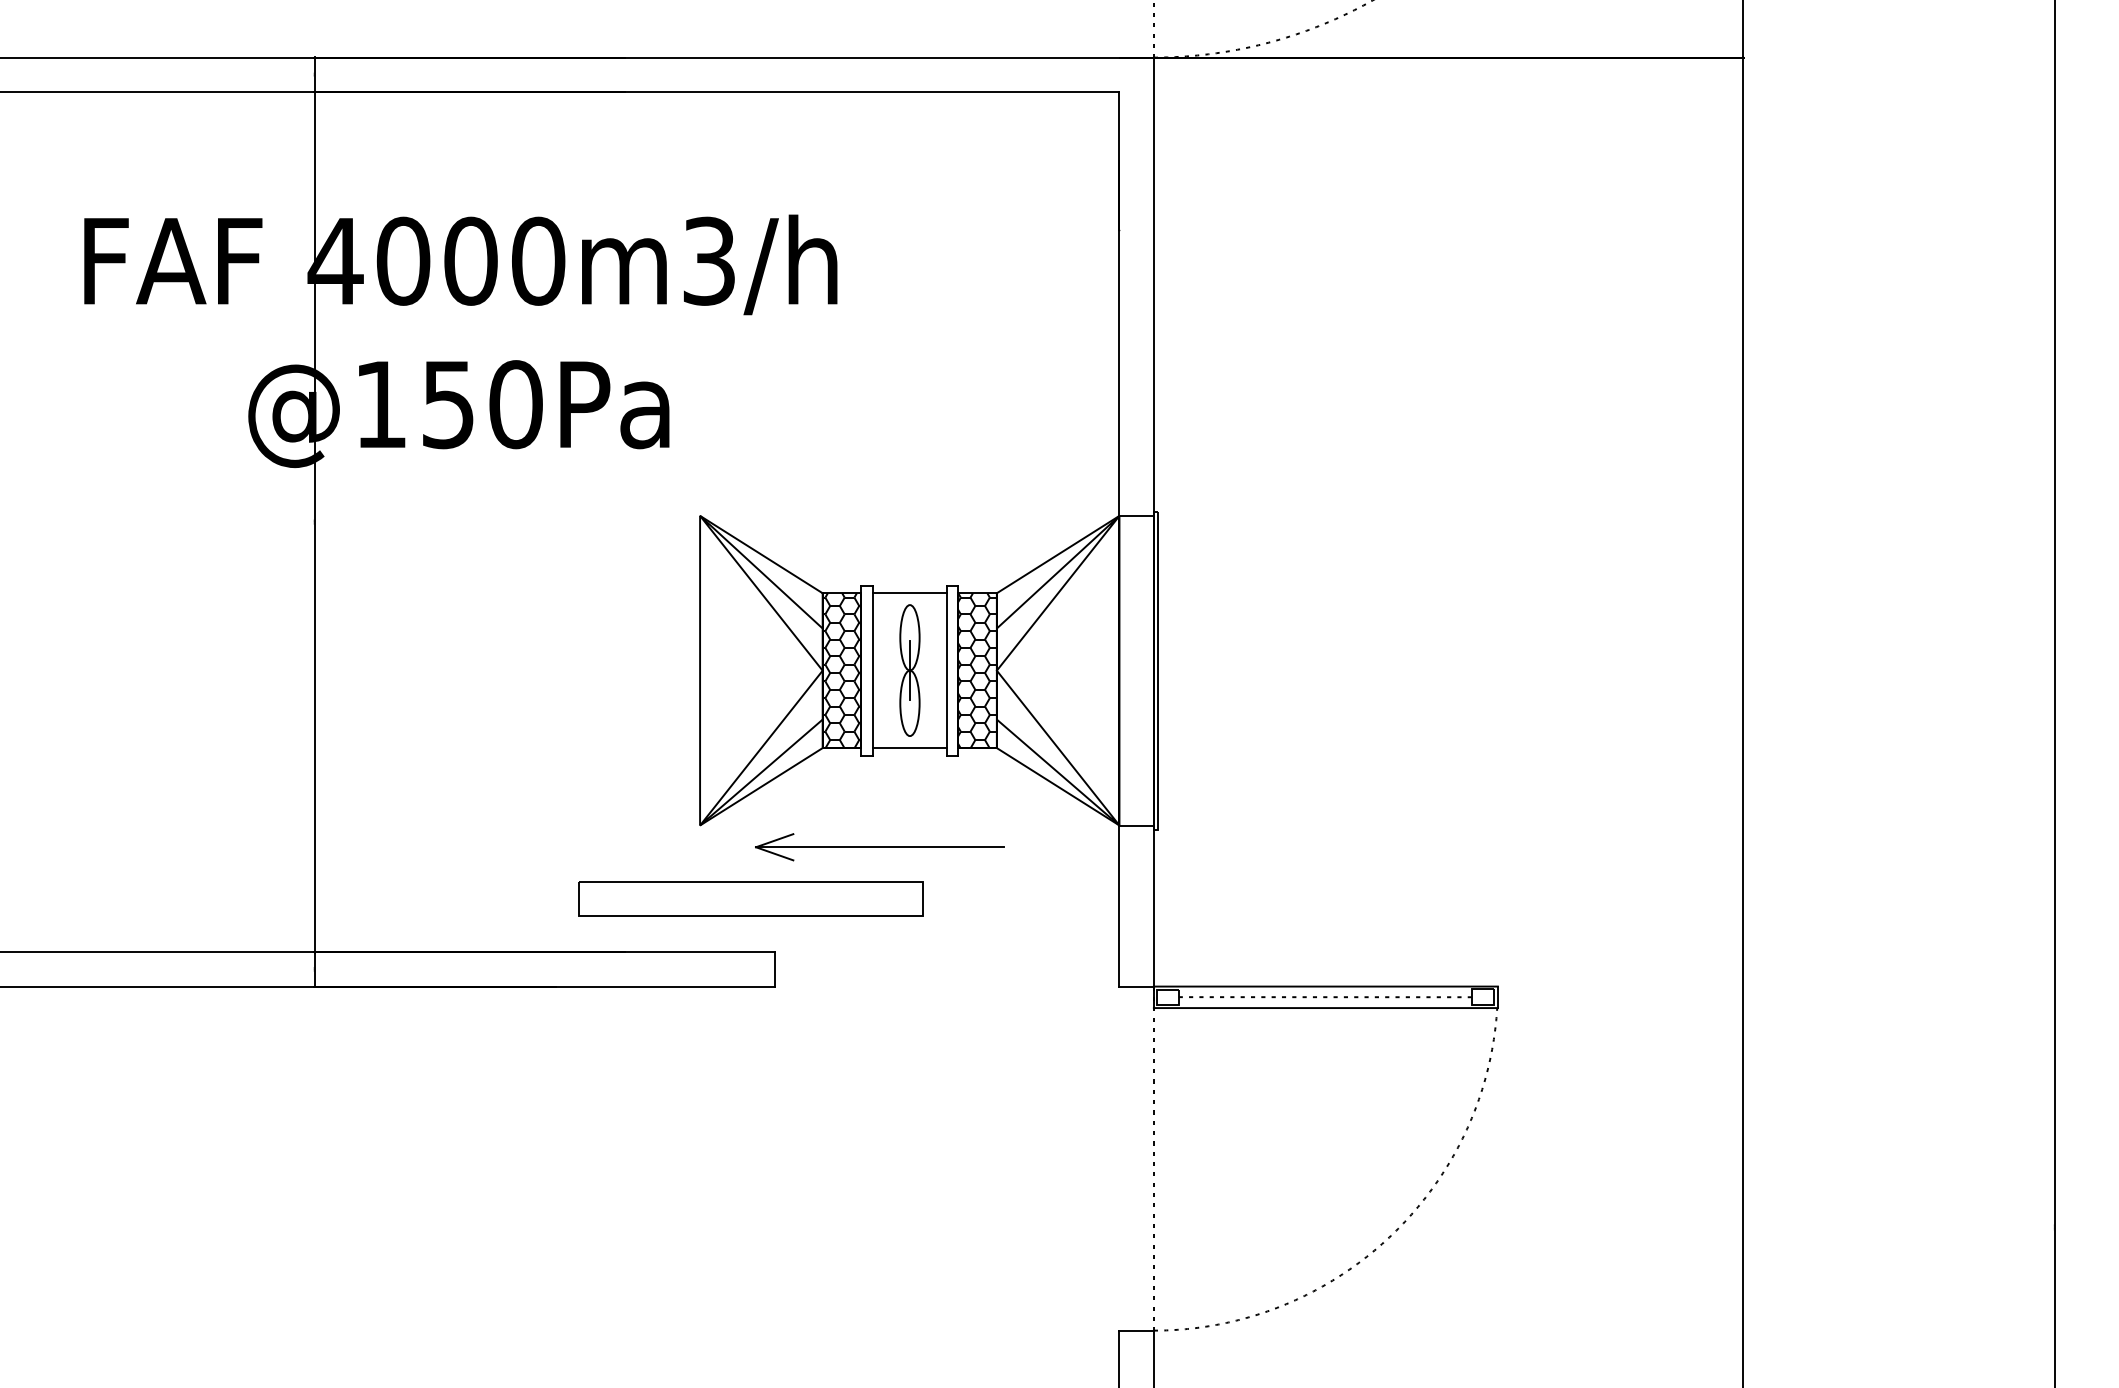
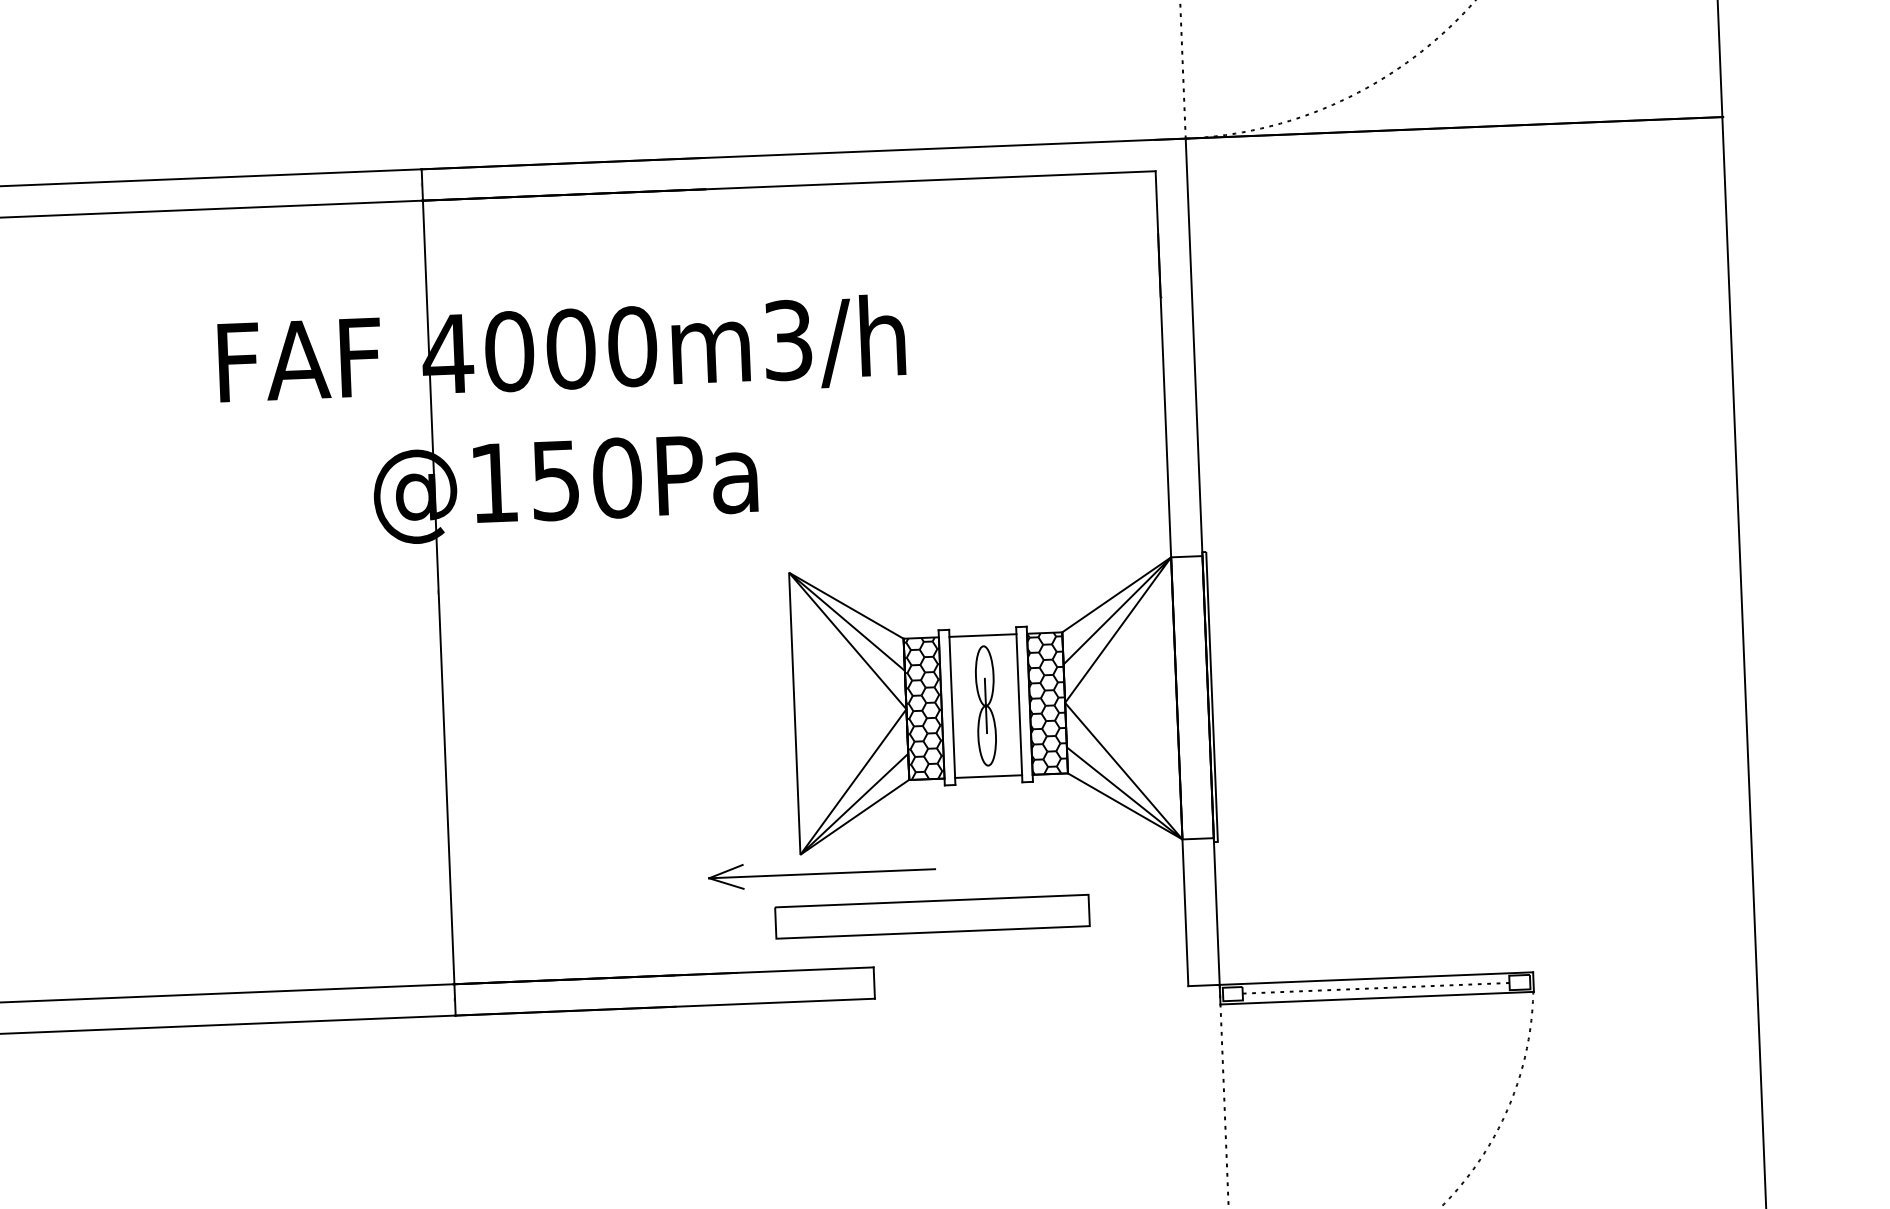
part: (879, 847) -> (821, 873), moved
part: (750, 898) -> (931, 916), moved

